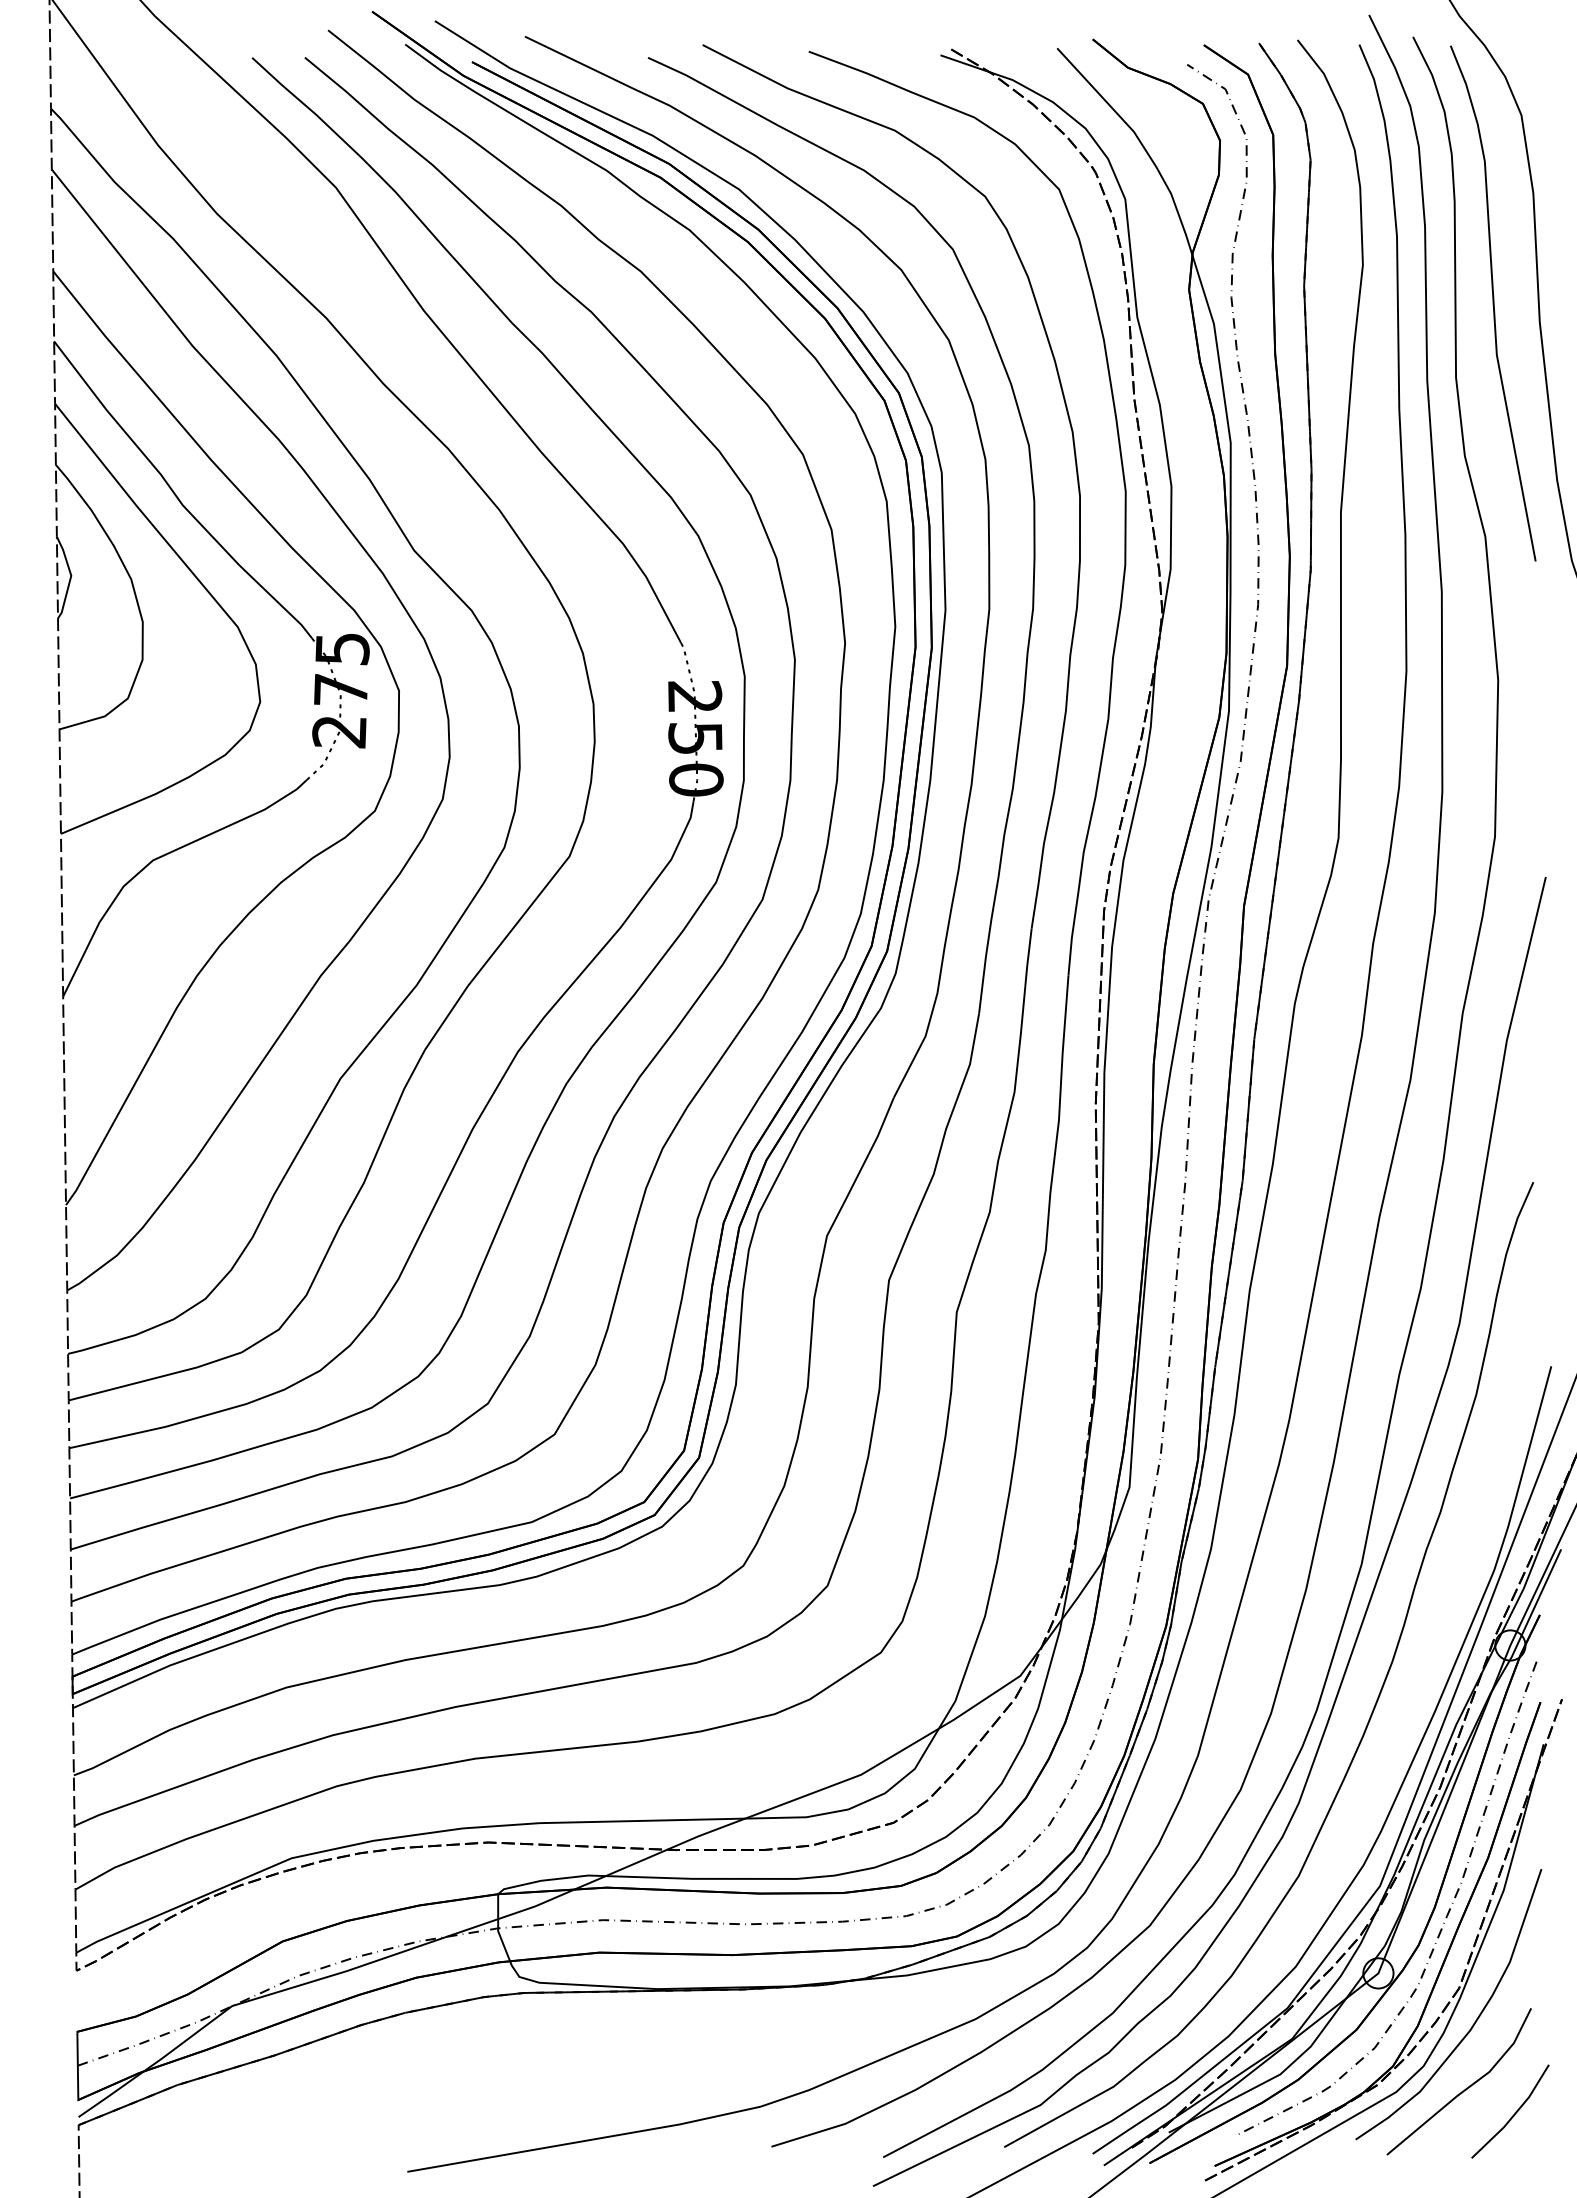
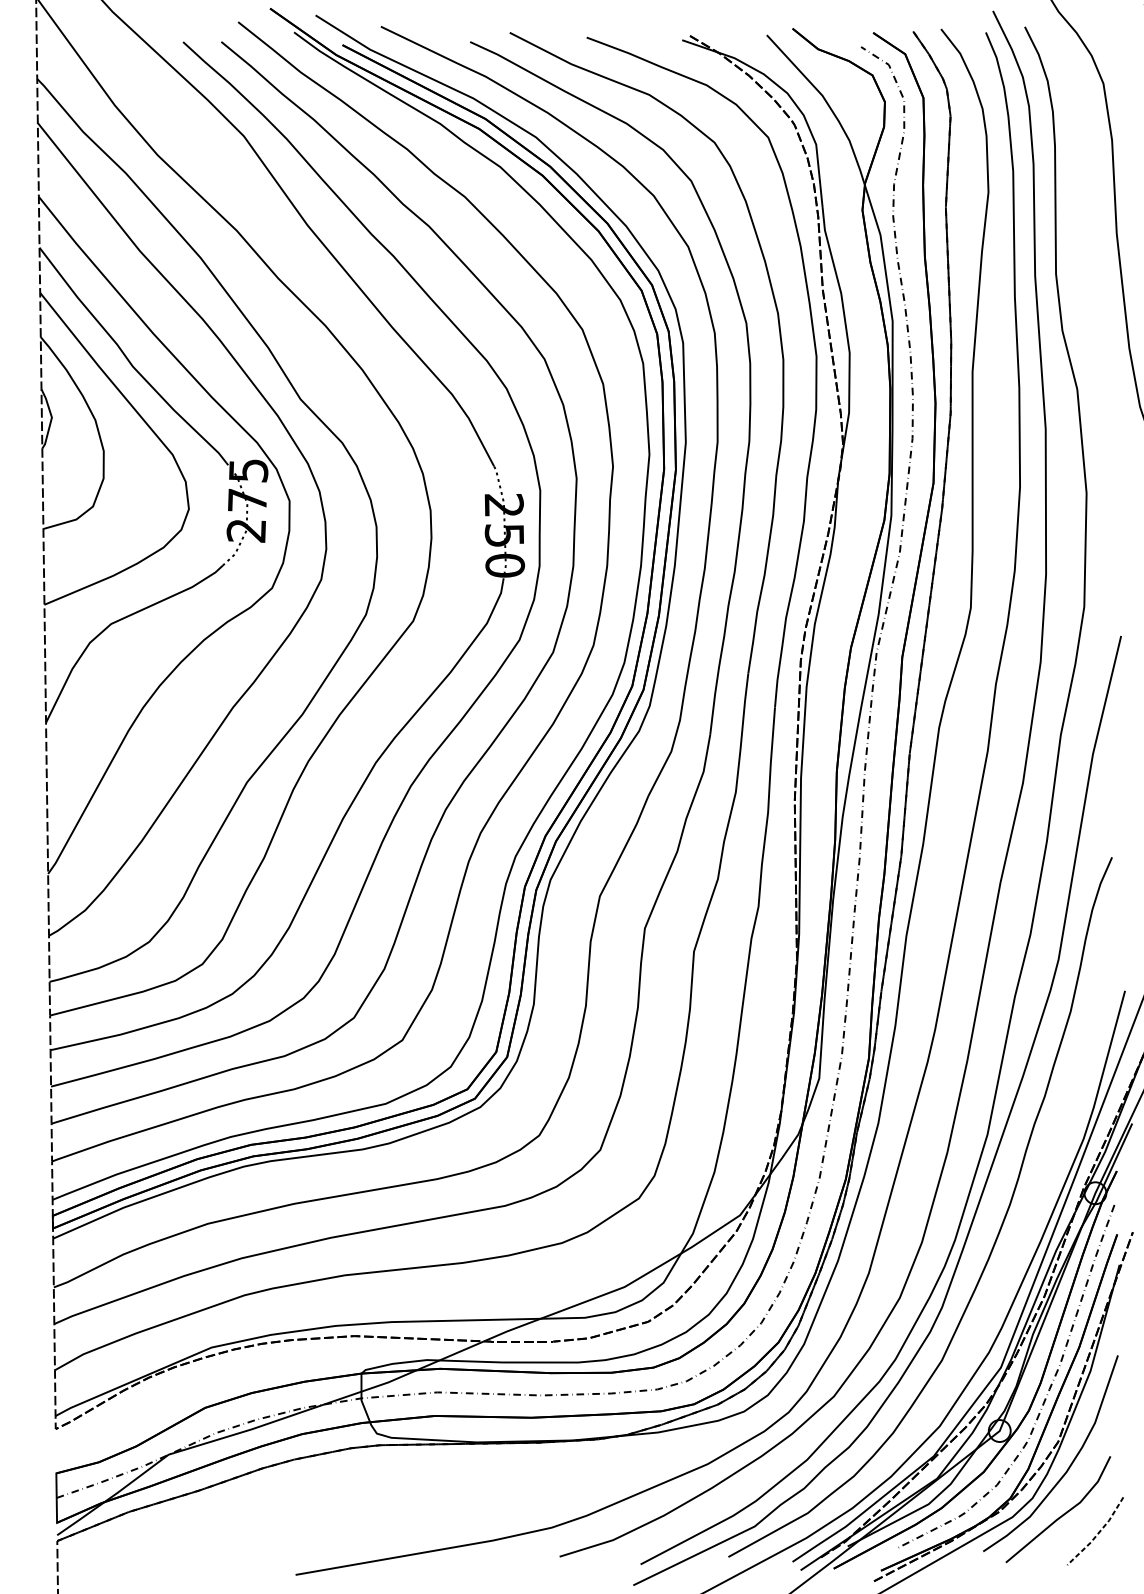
curve: (1493, 303) -> (1083, 220), removed
line: (1514, 2115) -> (1098, 1534), solid -> dashed

